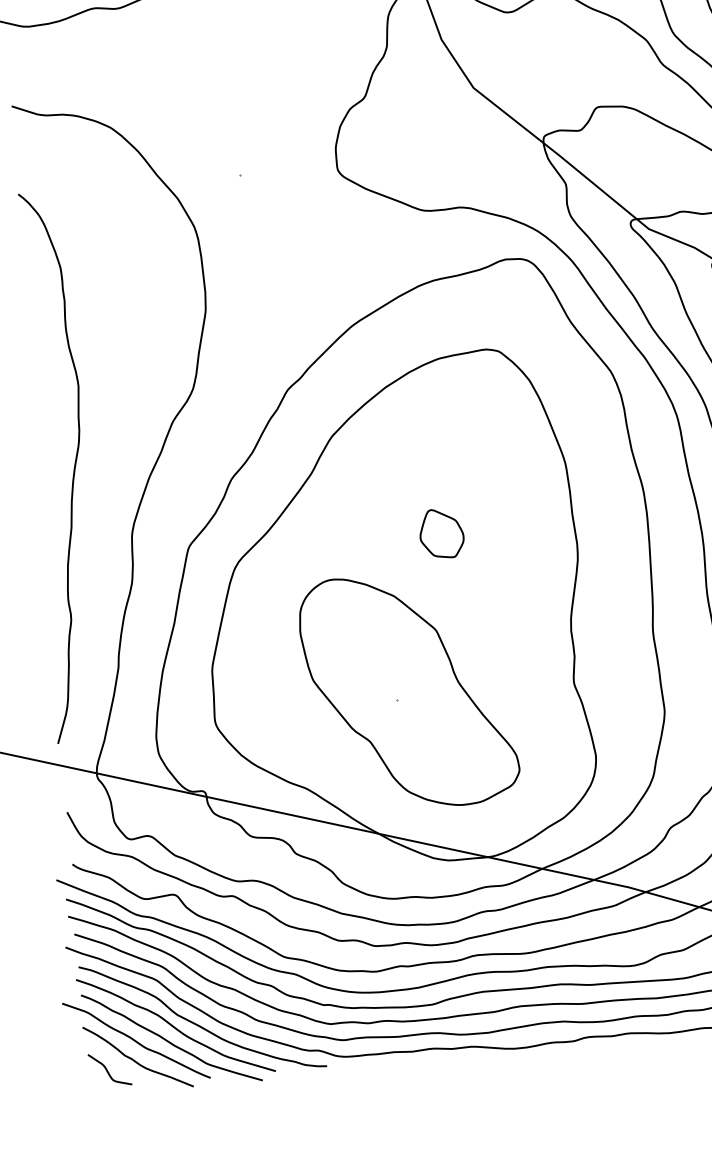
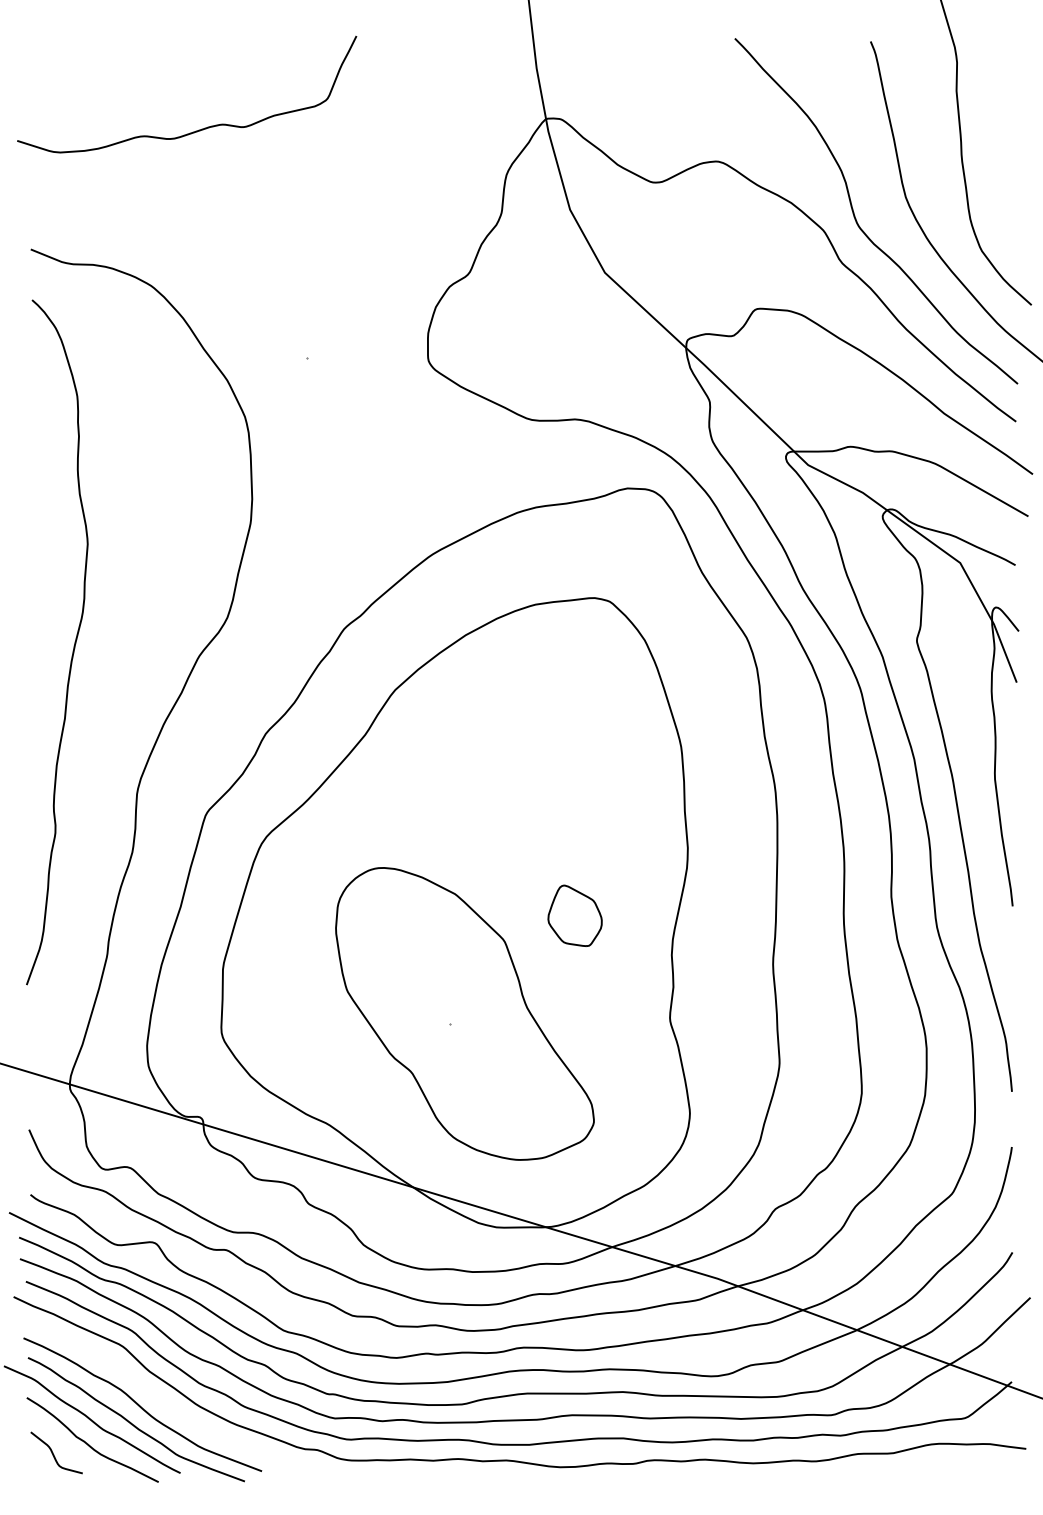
curve: (73, 469) -> (73, 646), moved
part: (441, 533) -> (574, 915), moved
curve: (199, 1025) -> (171, 1406), removed

